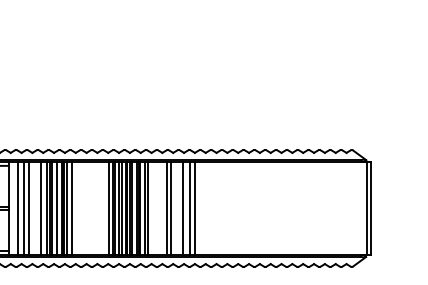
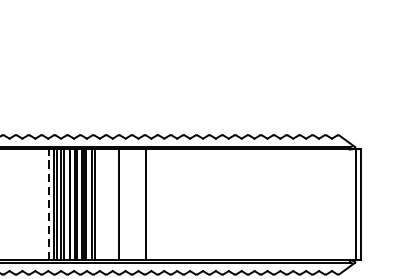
line: (72, 208) -> (5, 204), removed
line: (108, 208) -> (48, 204), solid -> dashed
line: (171, 208) -> (123, 204), removed
line: (182, 208) -> (136, 204), removed
line: (194, 208) -> (150, 204), removed

